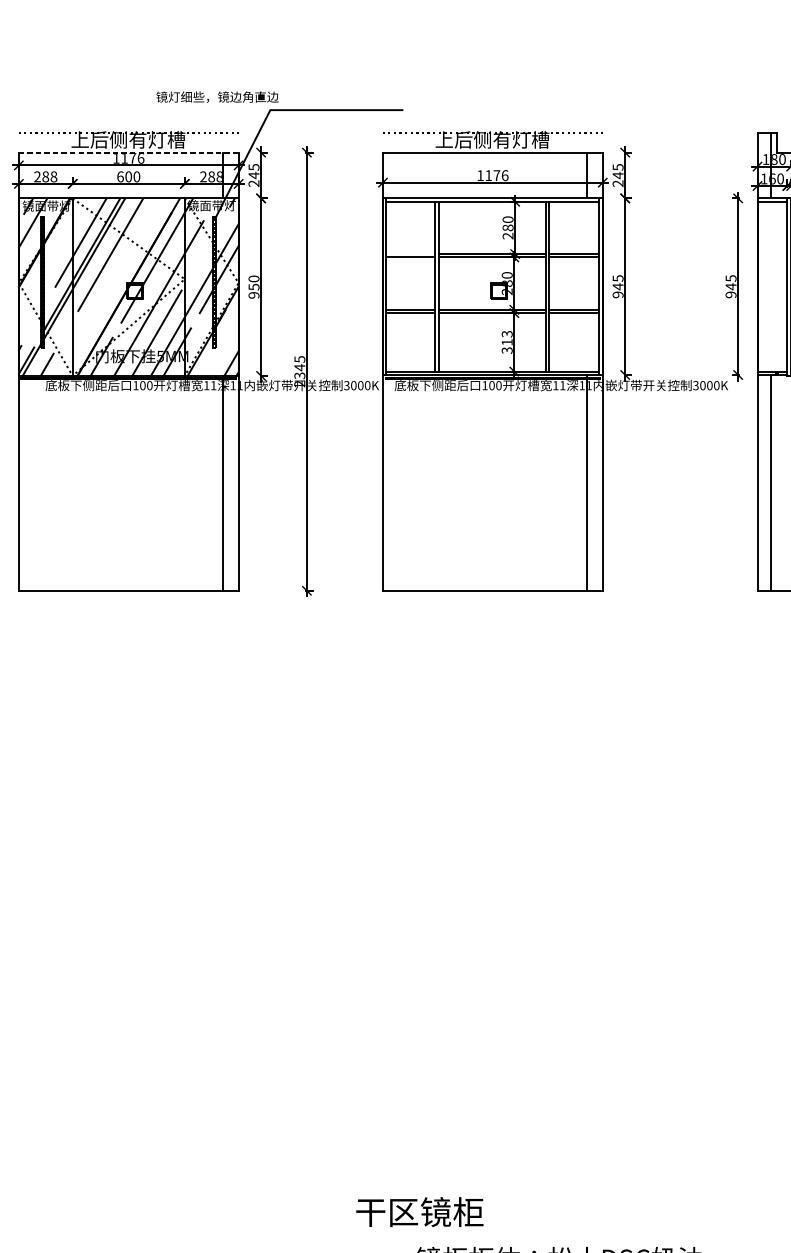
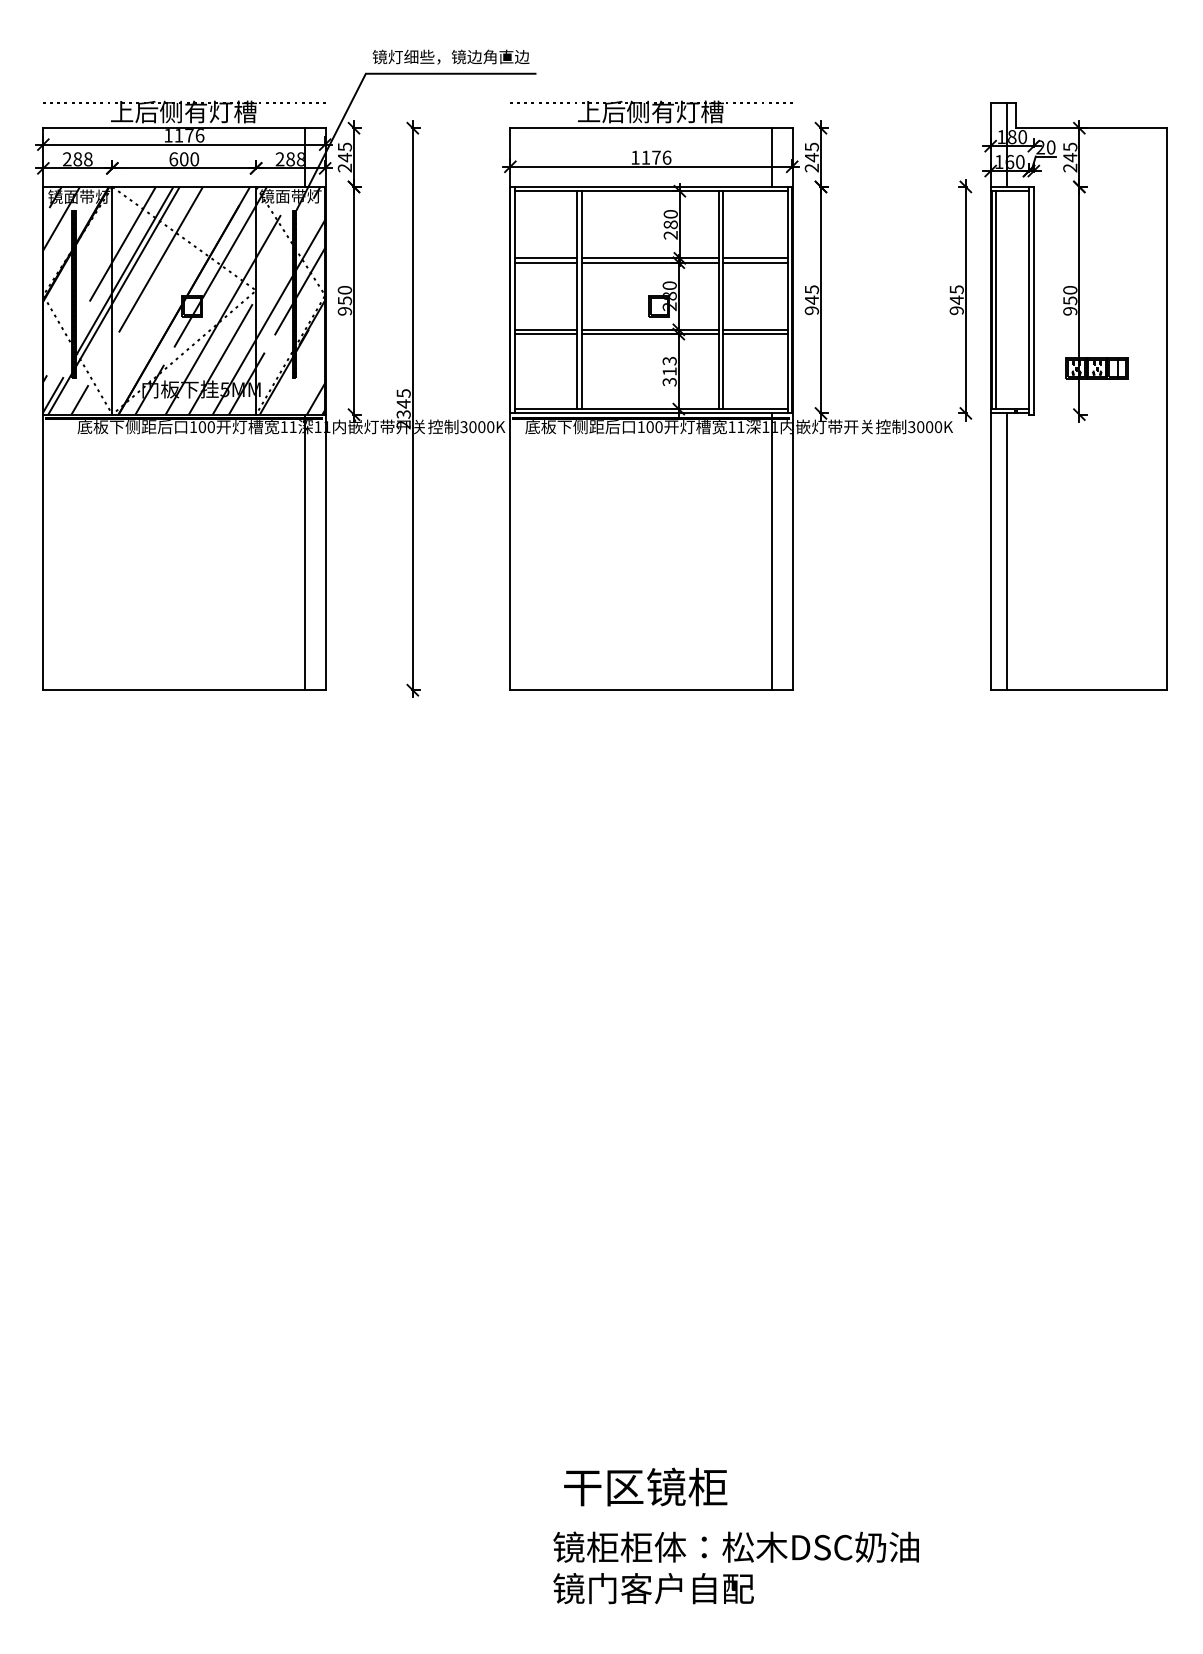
text: (217, 96) -> (450, 56), moved
line: (128, 152) -> (184, 128), dashed -> solid
line: (410, 254) -> (545, 258), added
line: (762, 286) -> (996, 300), added
text: (419, 1211) -> (645, 1486), moved

